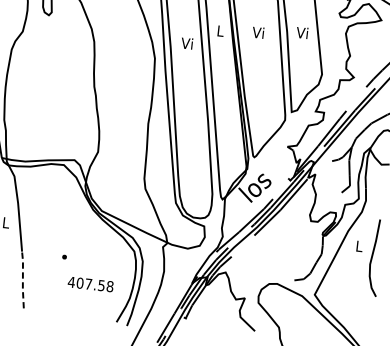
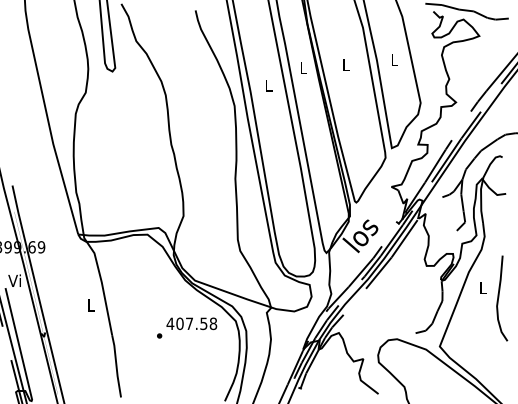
text: (257, 32) -> (344, 64), Vi -> L
text: (302, 32) -> (393, 59), Vi -> L
text: (186, 43) -> (267, 85), Vi -> L
line: (22, 280) -> (116, 366), dashed -> solid
text: (90, 284) -> (191, 323), moved

